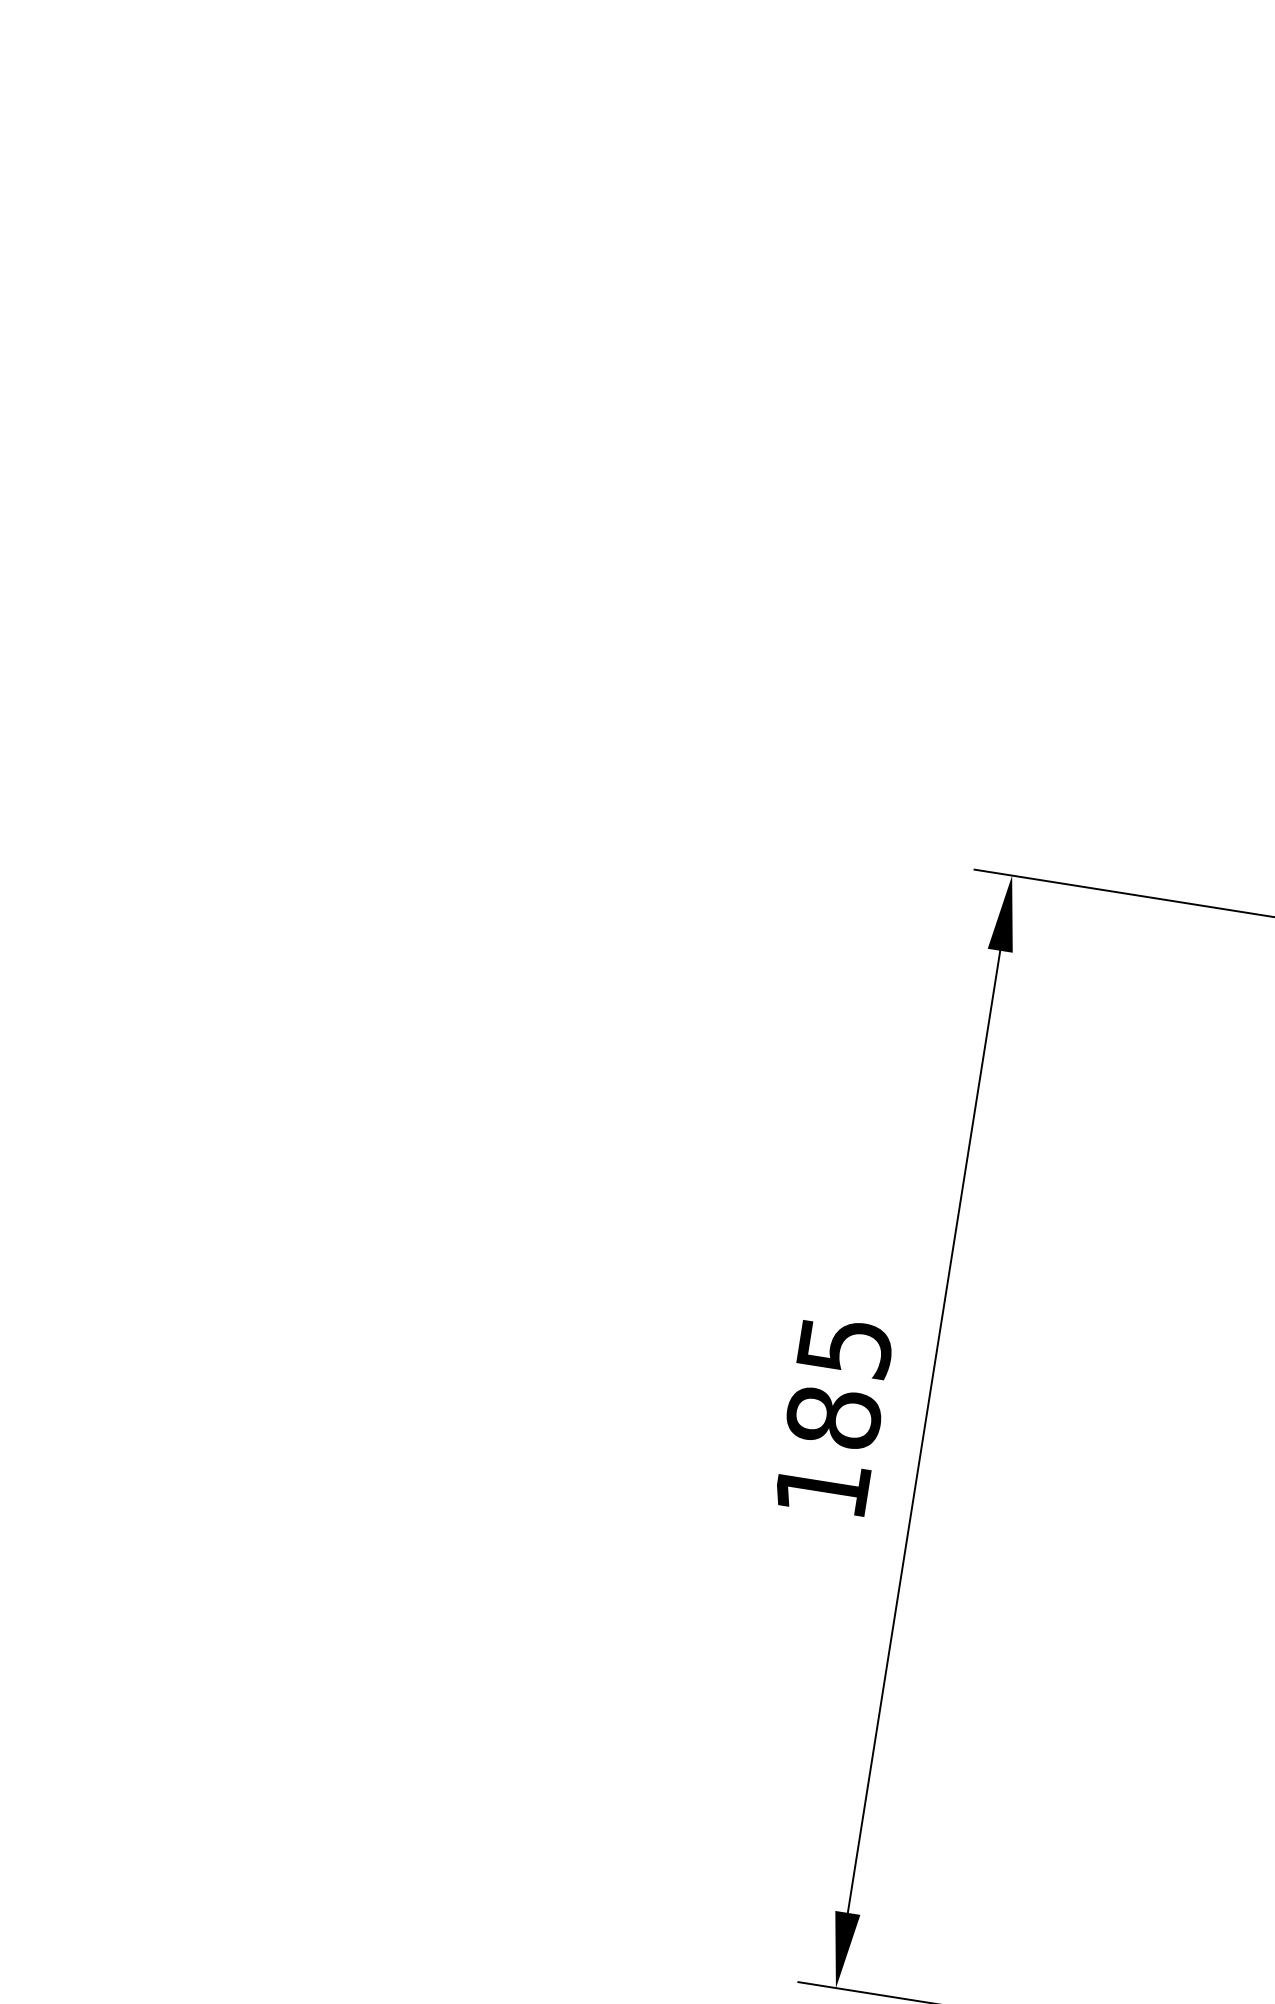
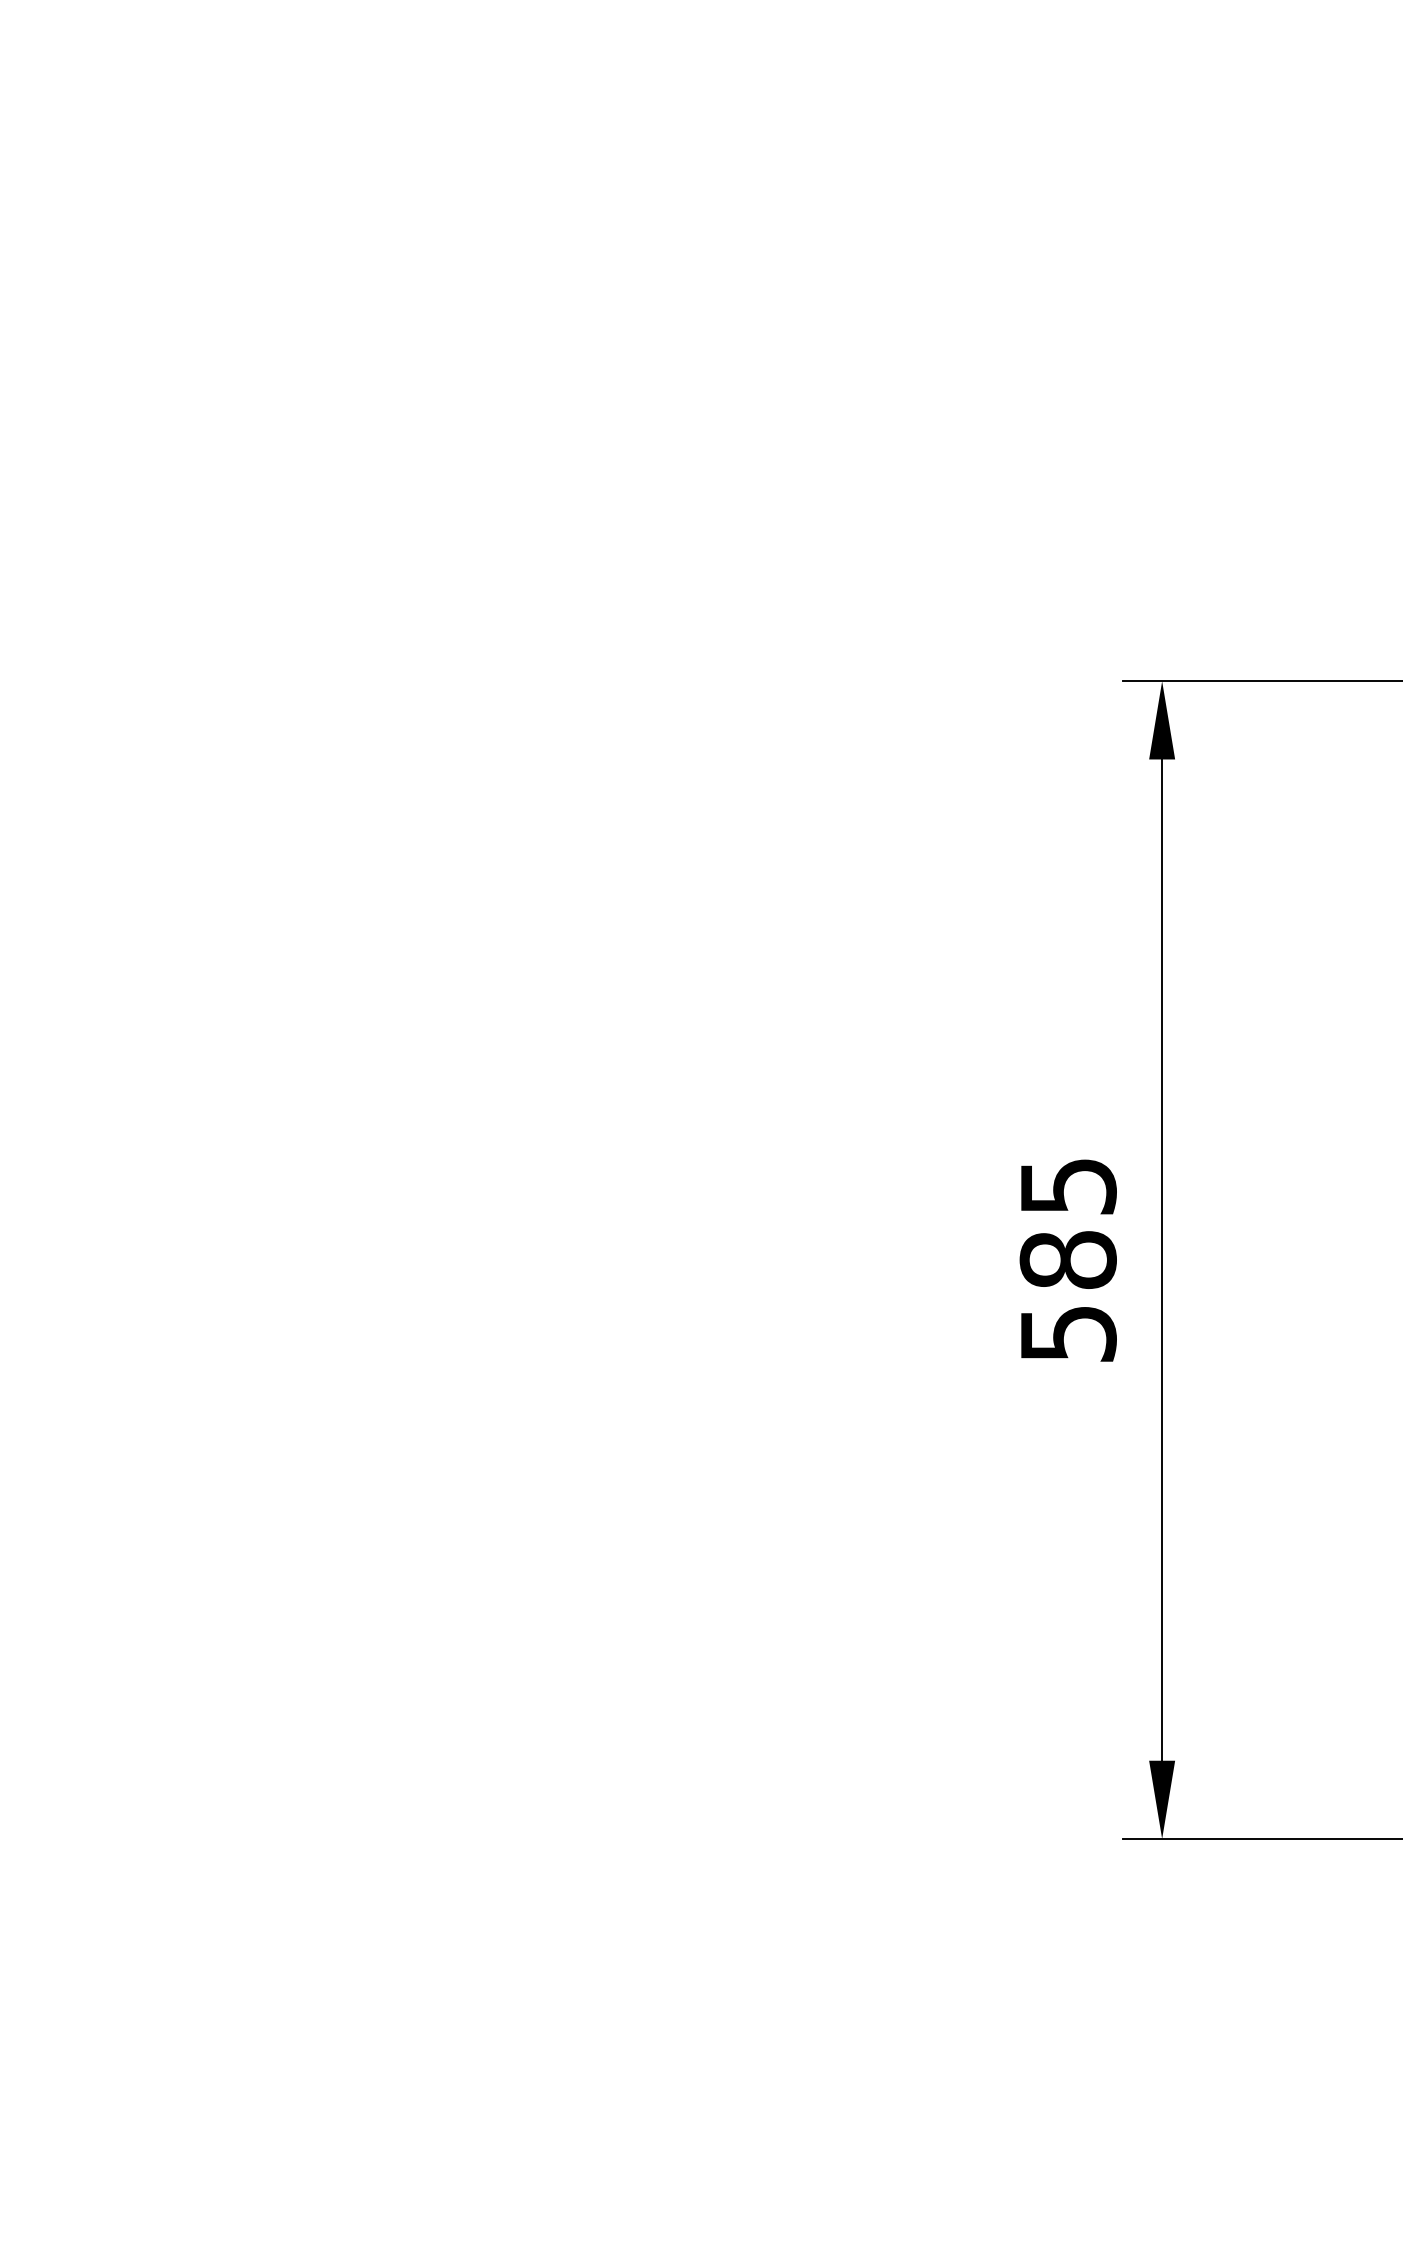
text: (822, 1489) -> (1068, 1334), 185 -> 585

